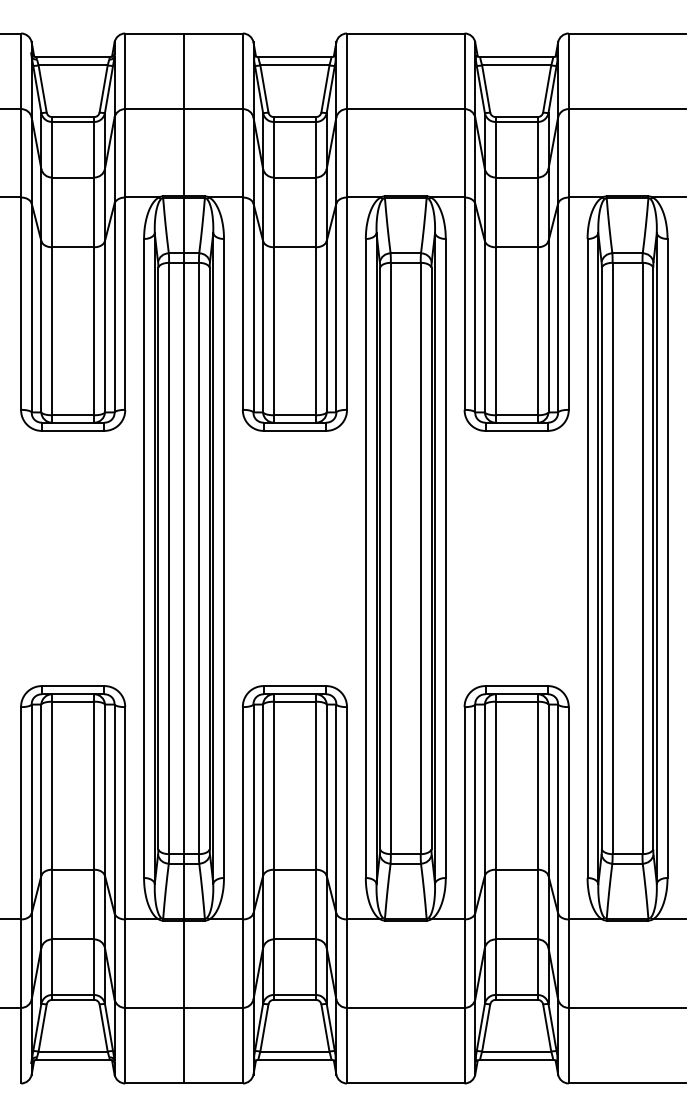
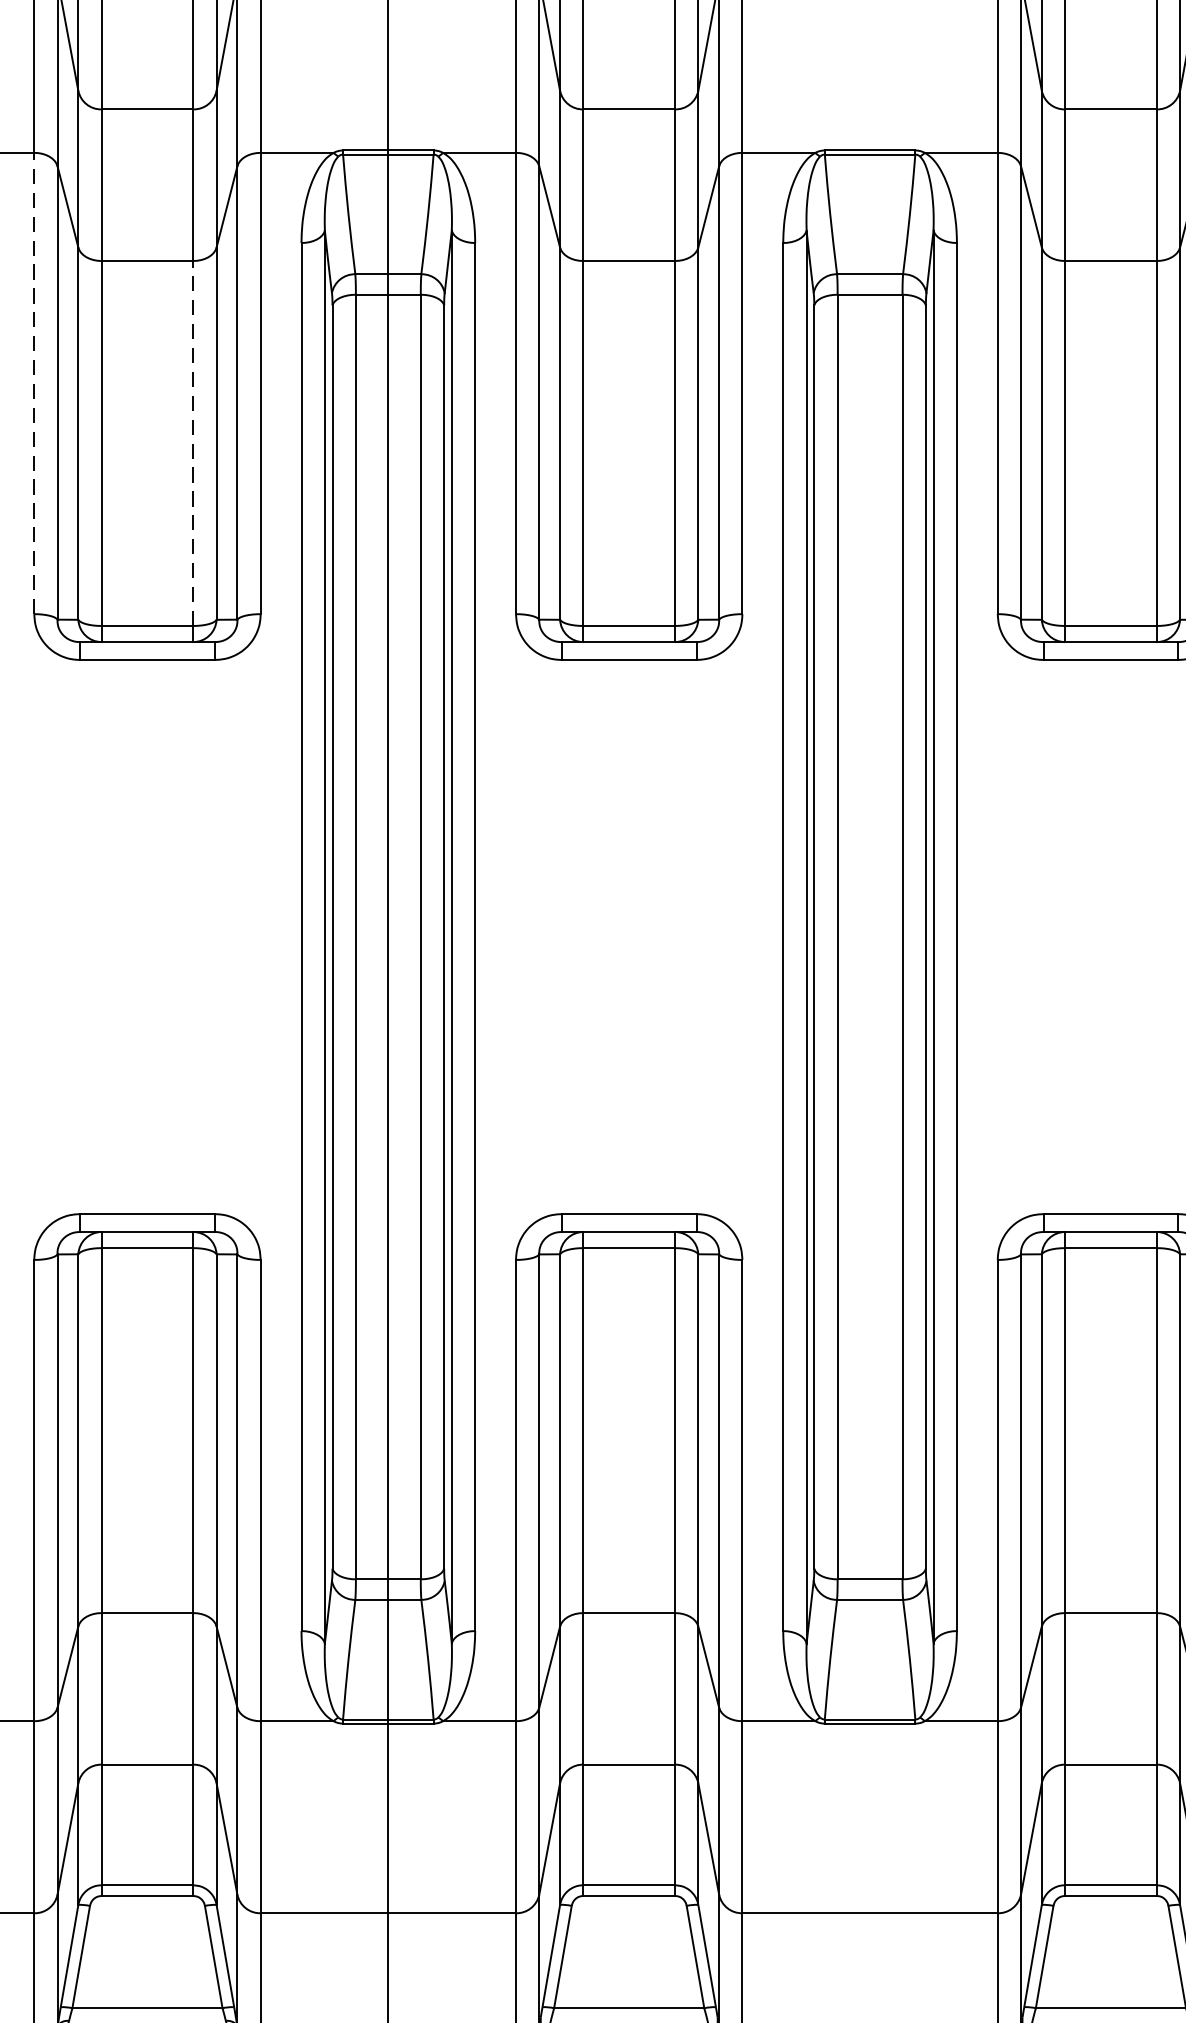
line: (21, 303) -> (35, 383), solid -> dashed
line: (94, 330) -> (193, 441), solid -> dashed

